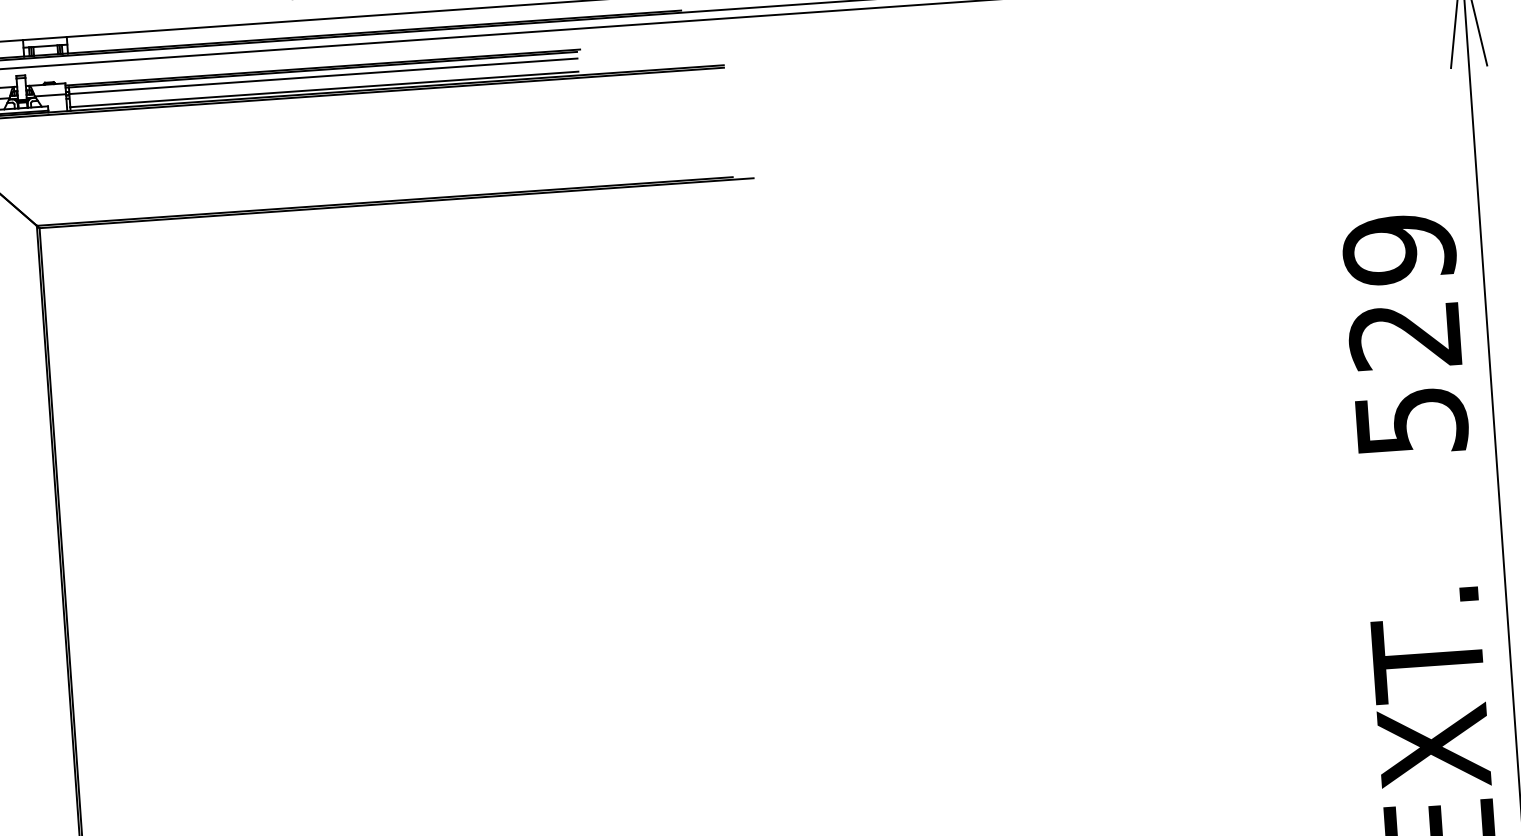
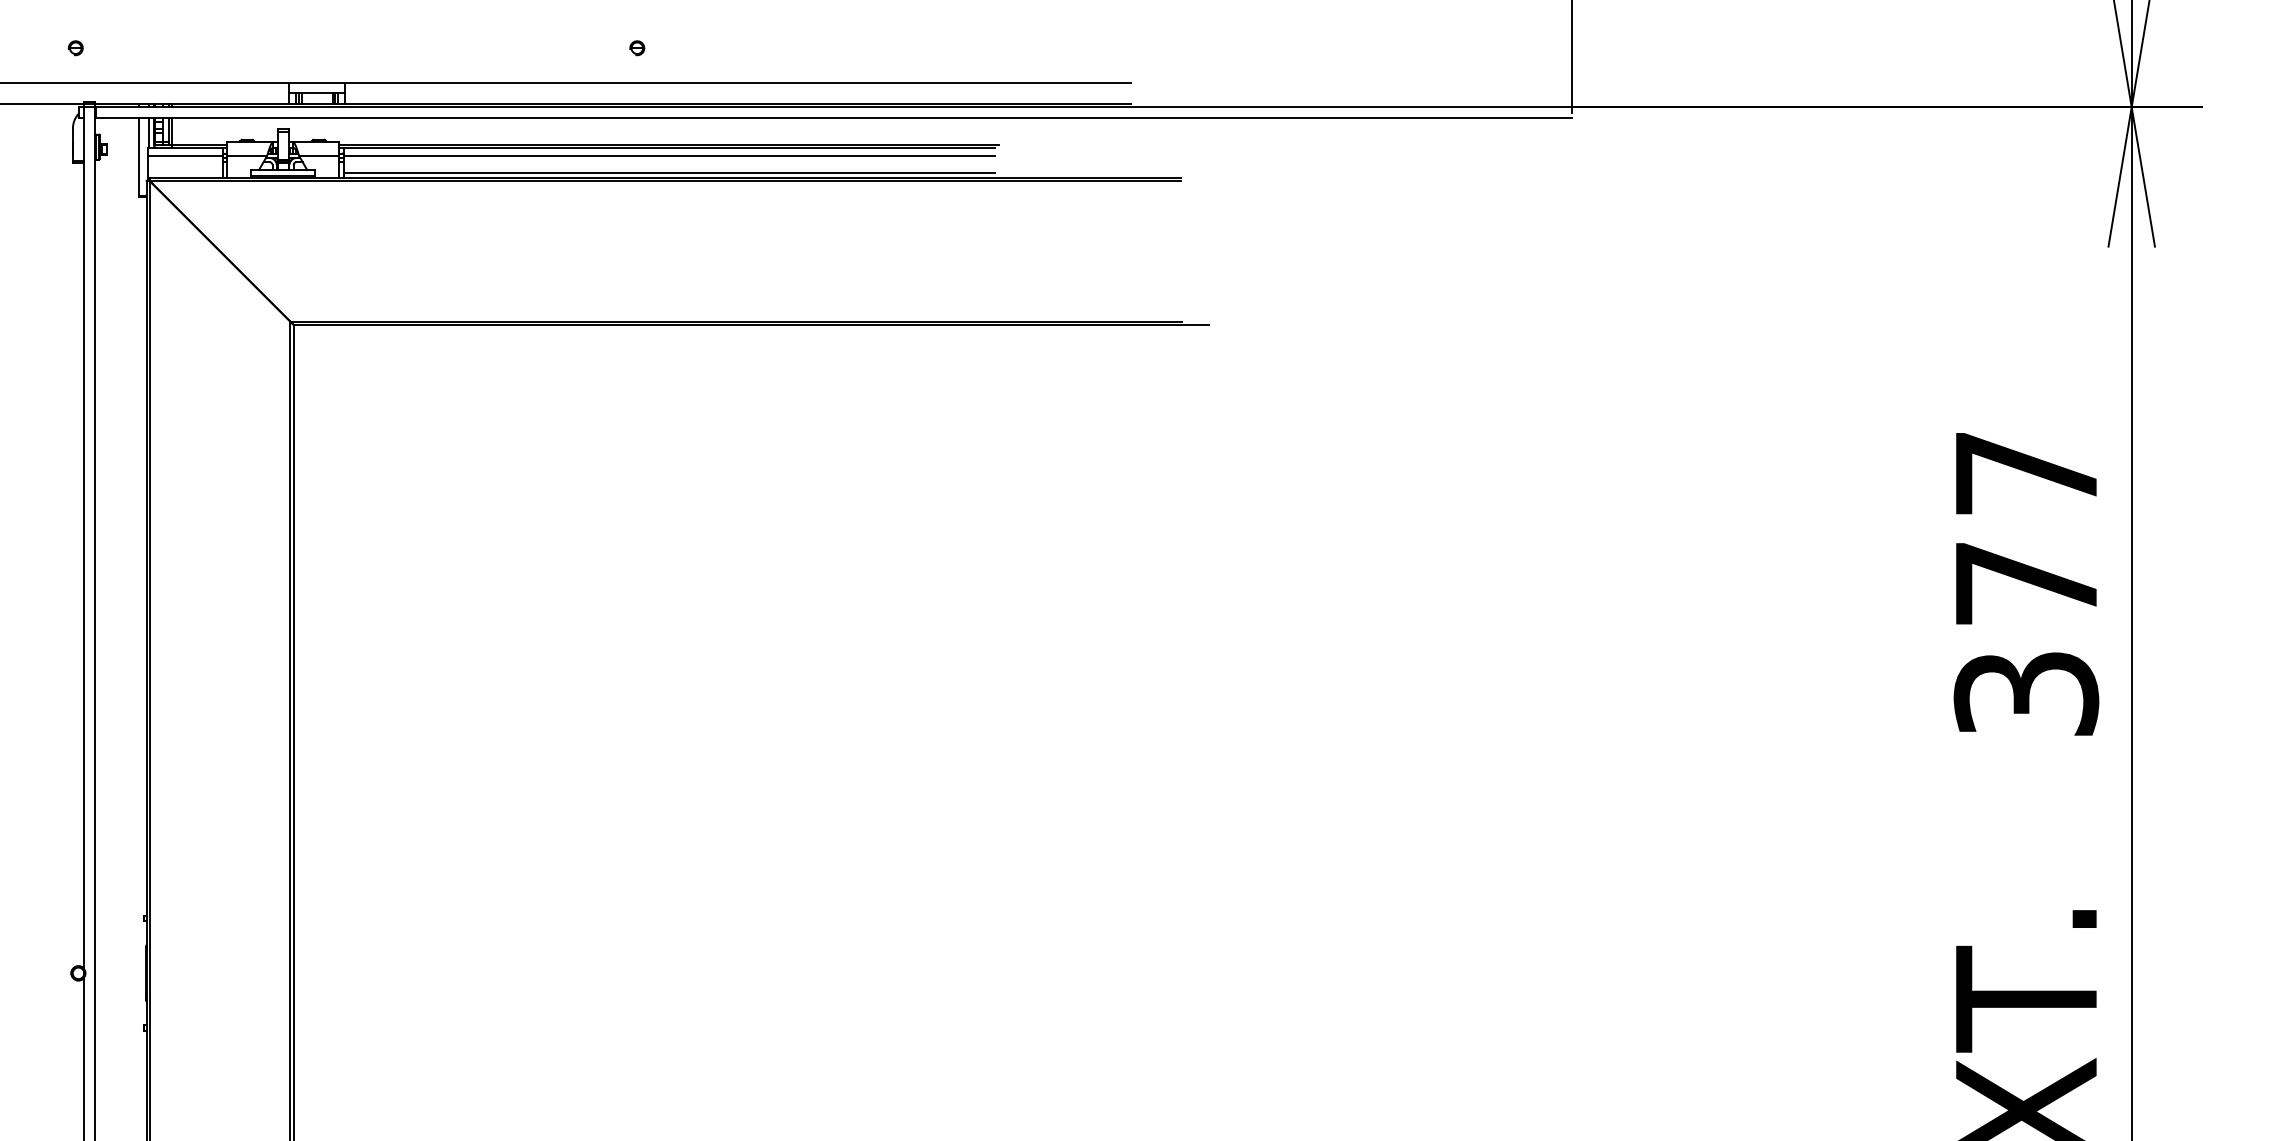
text: (1405, 334) -> (2026, 582), 529 -> 377

